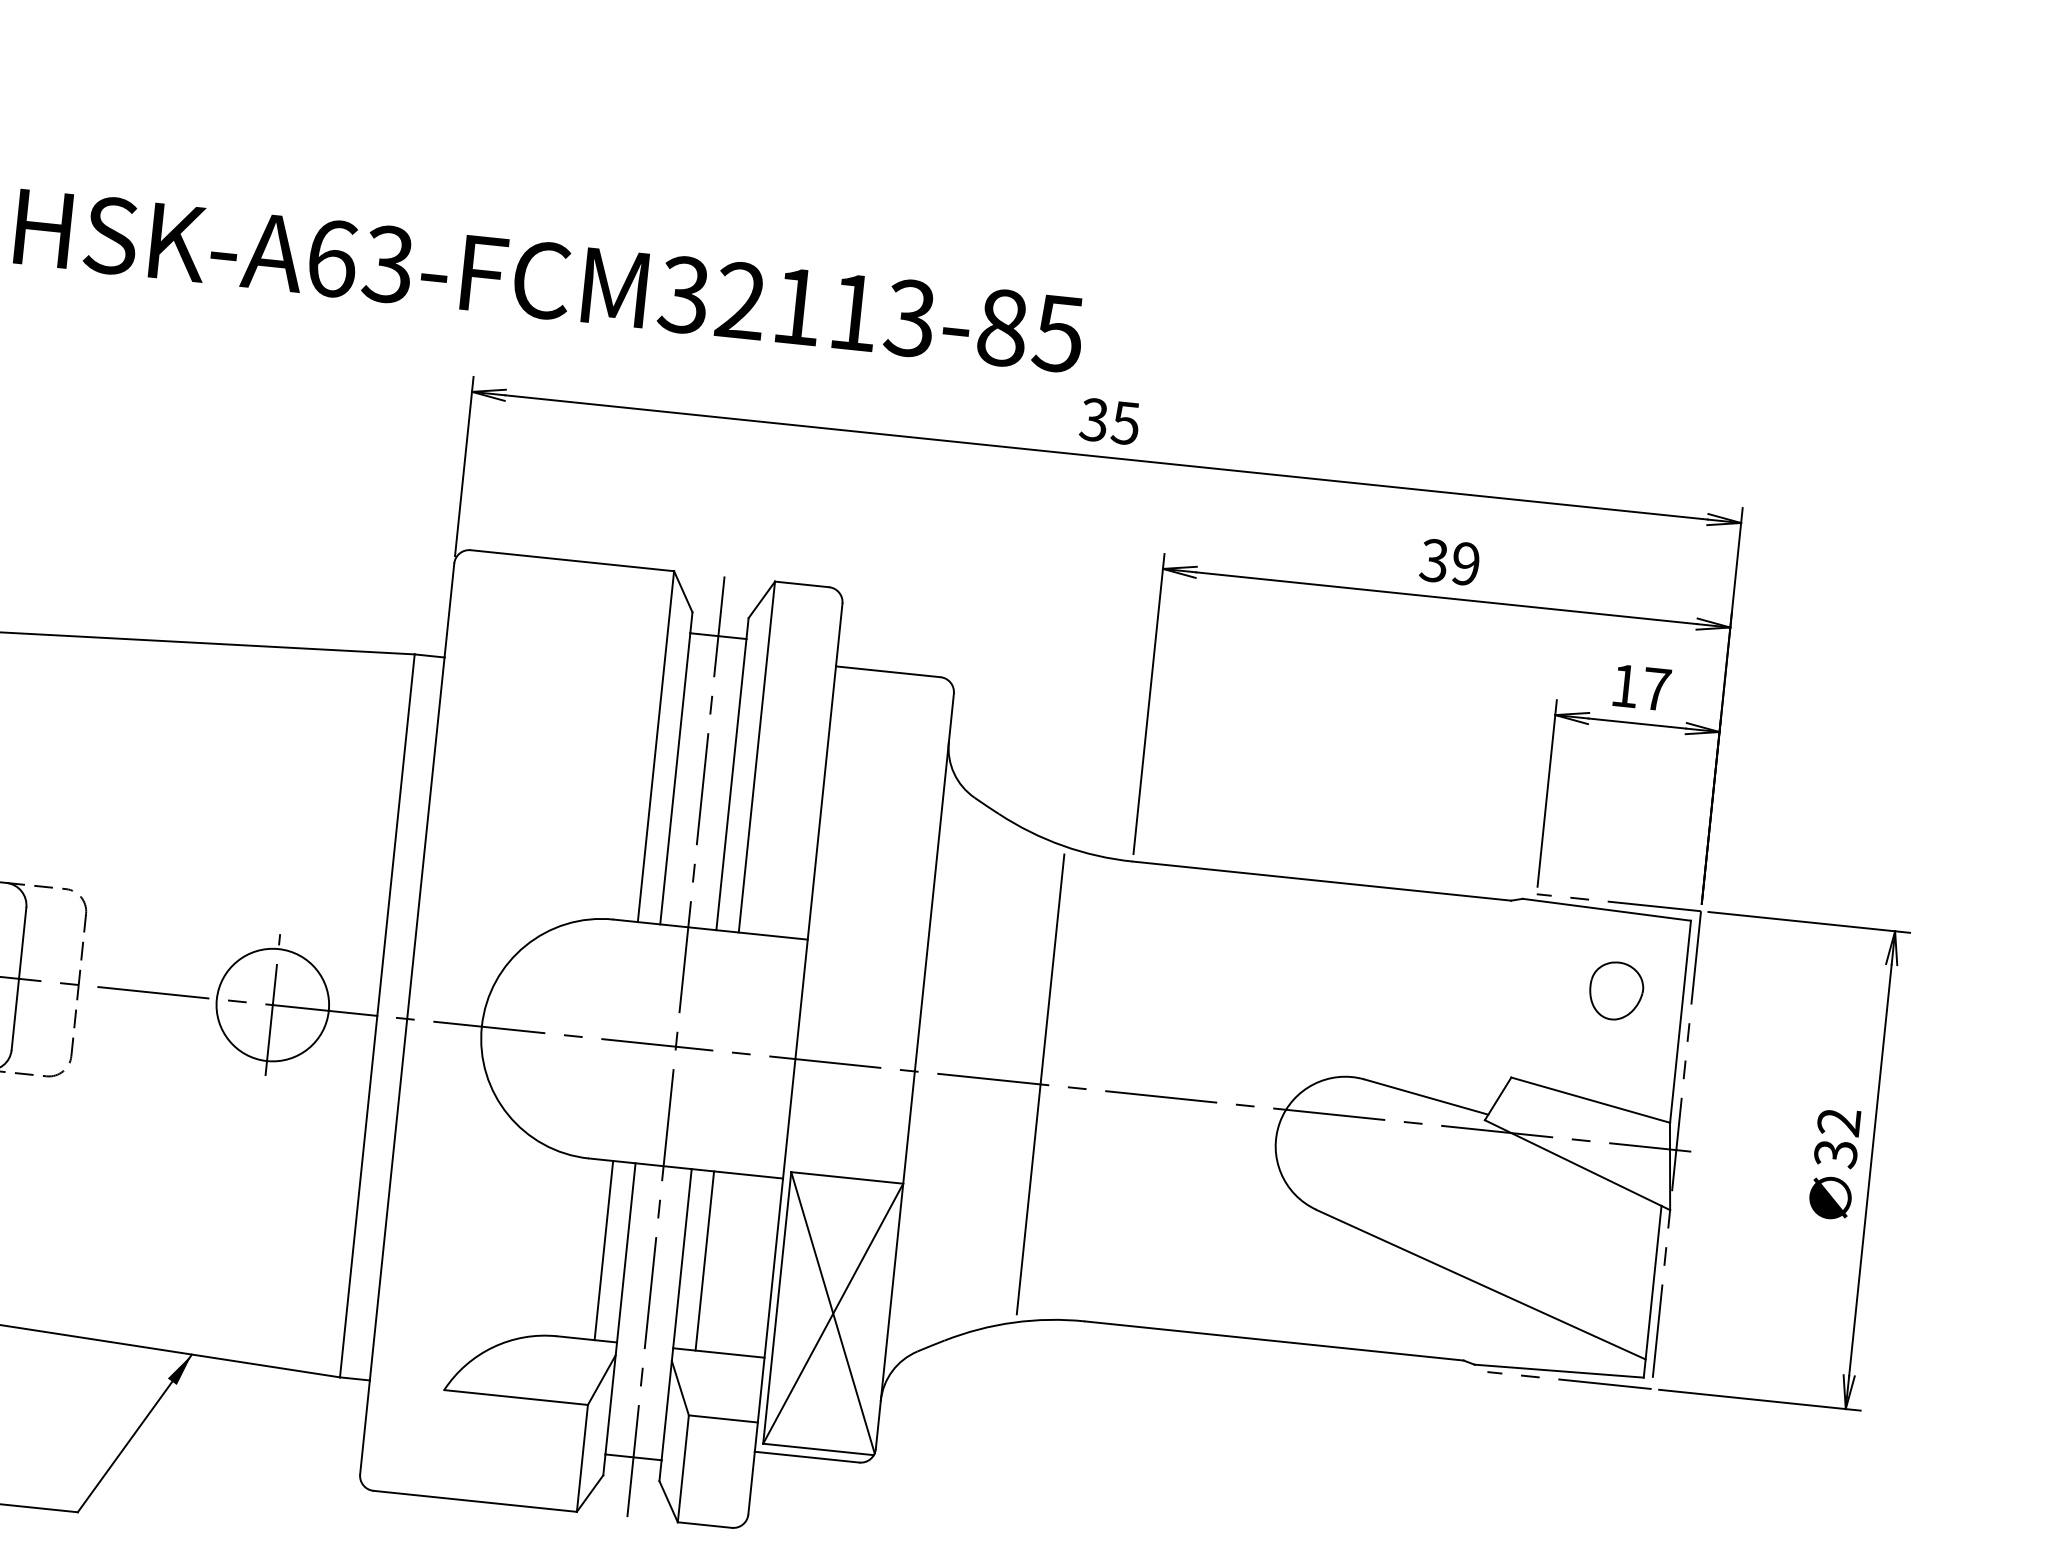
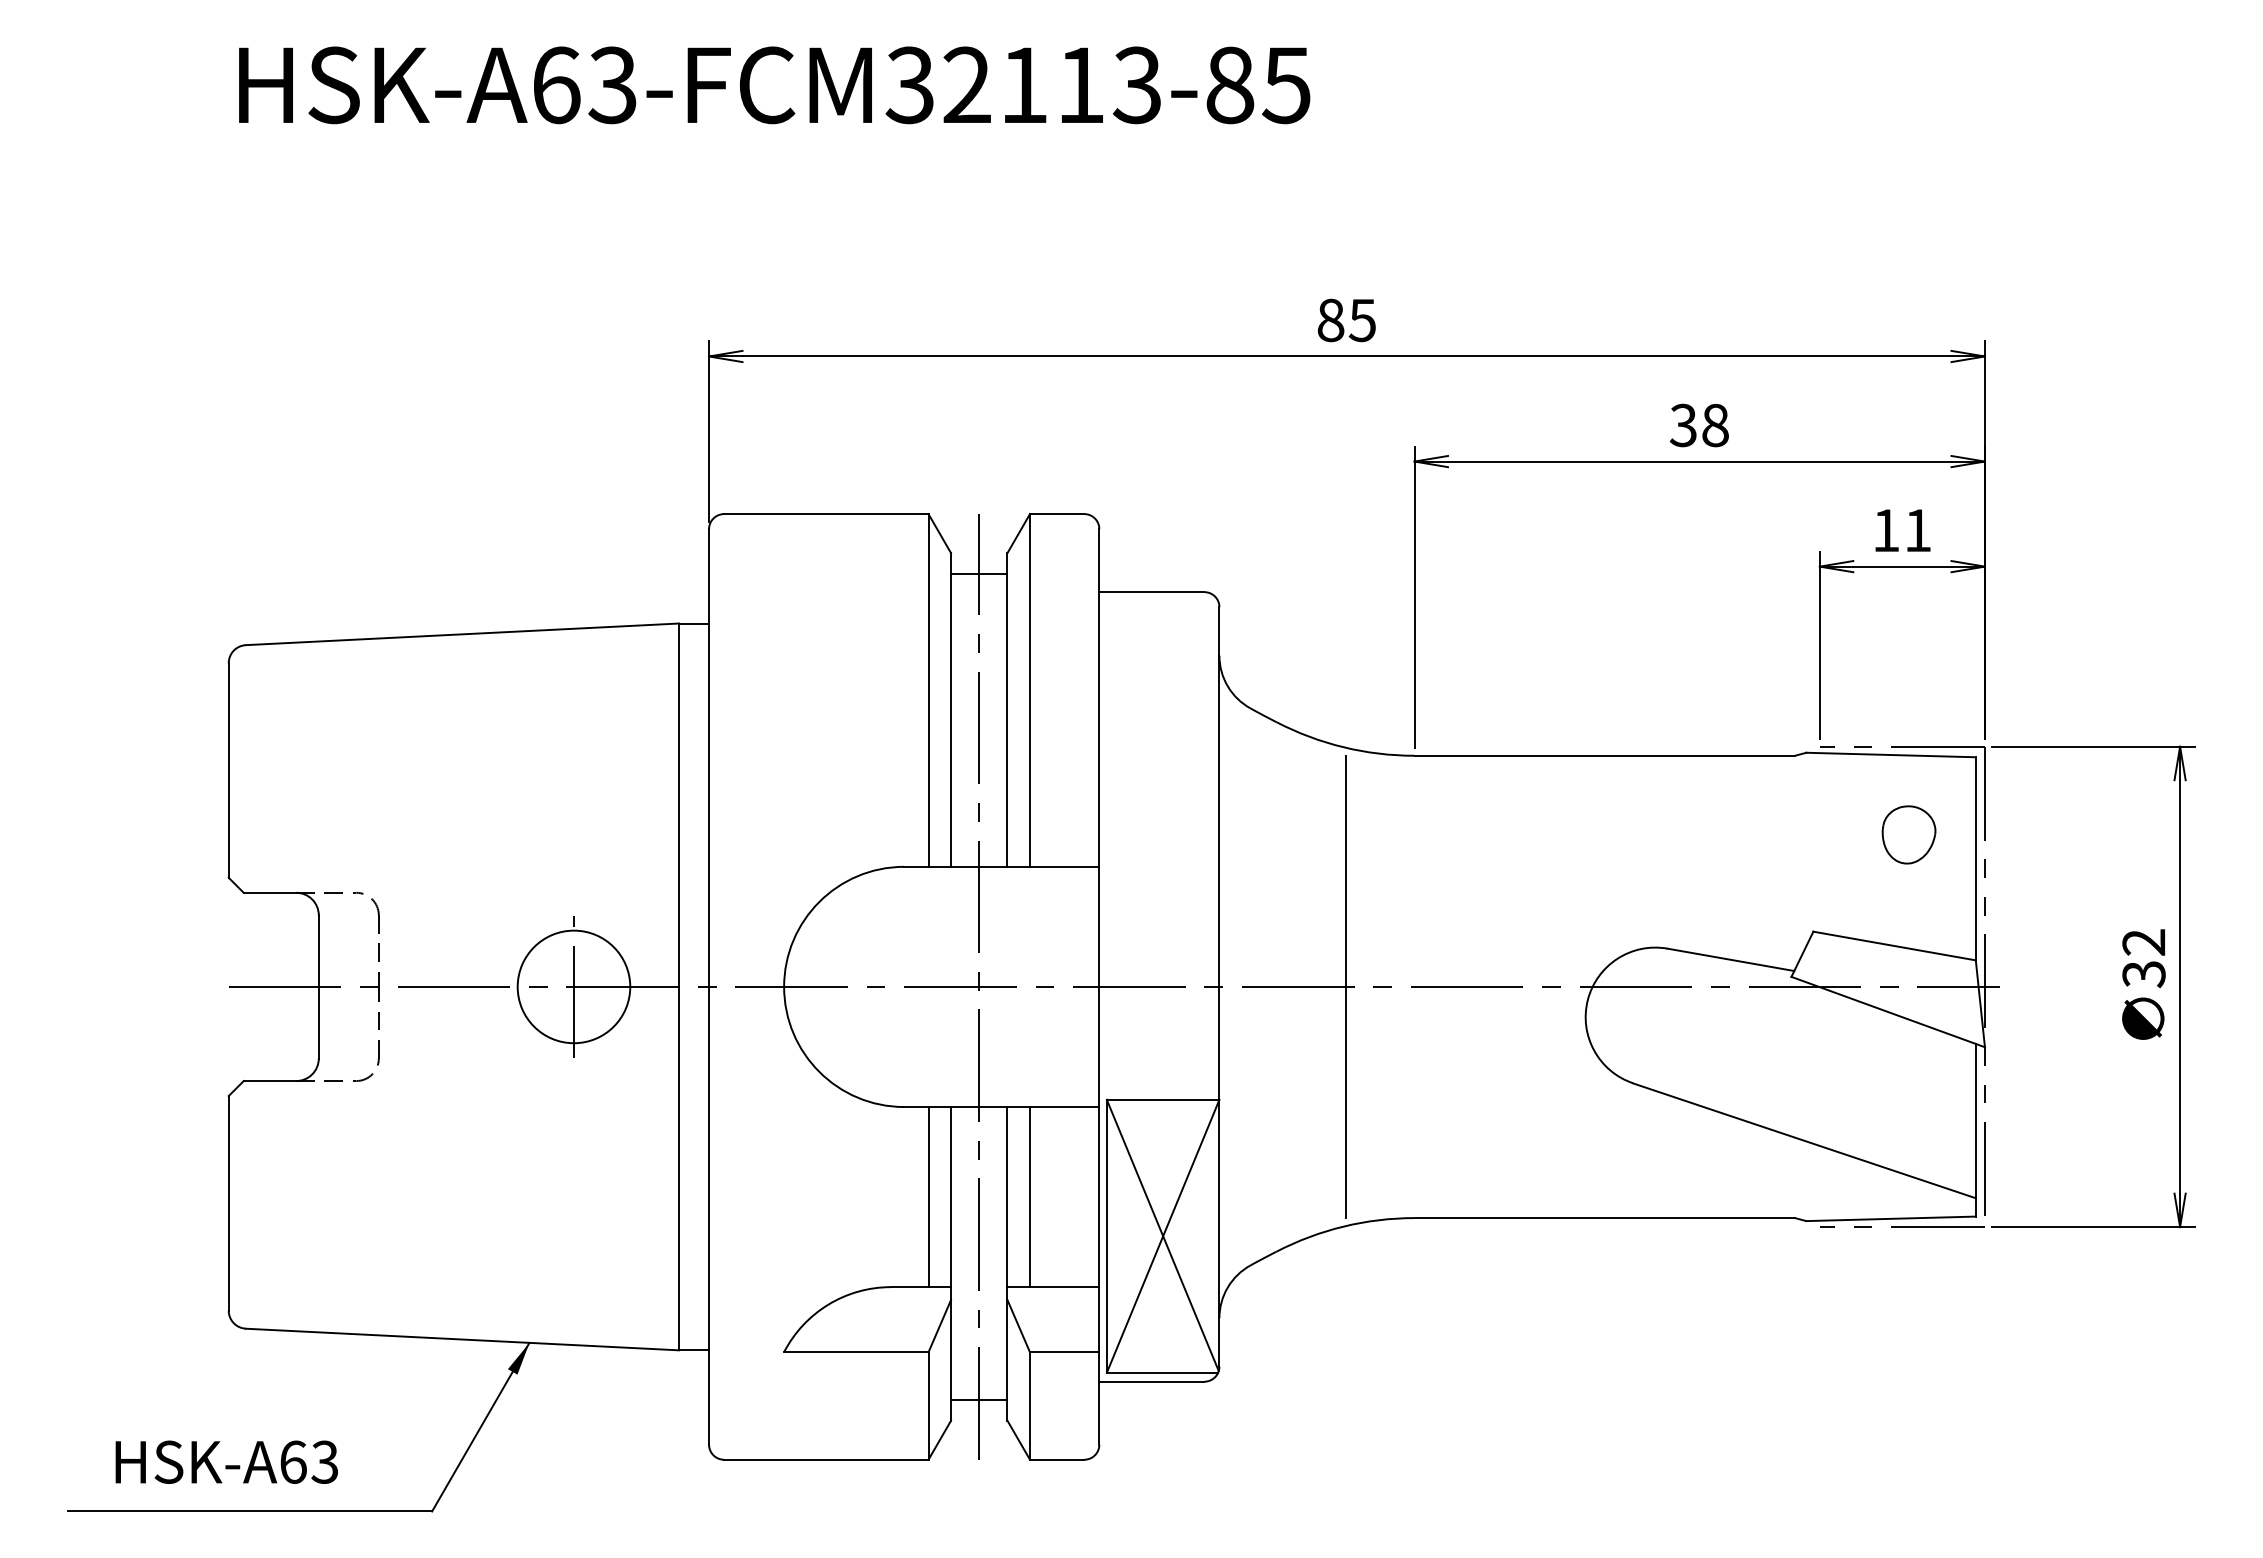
text: (549, 281) -> (774, 85), moved
text: (1093, 419) -> (1330, 320), 35 -> 85
text: (1466, 563) -> (1715, 425), 39 -> 38
text: (1657, 689) -> (1918, 530), 17 -> 11

